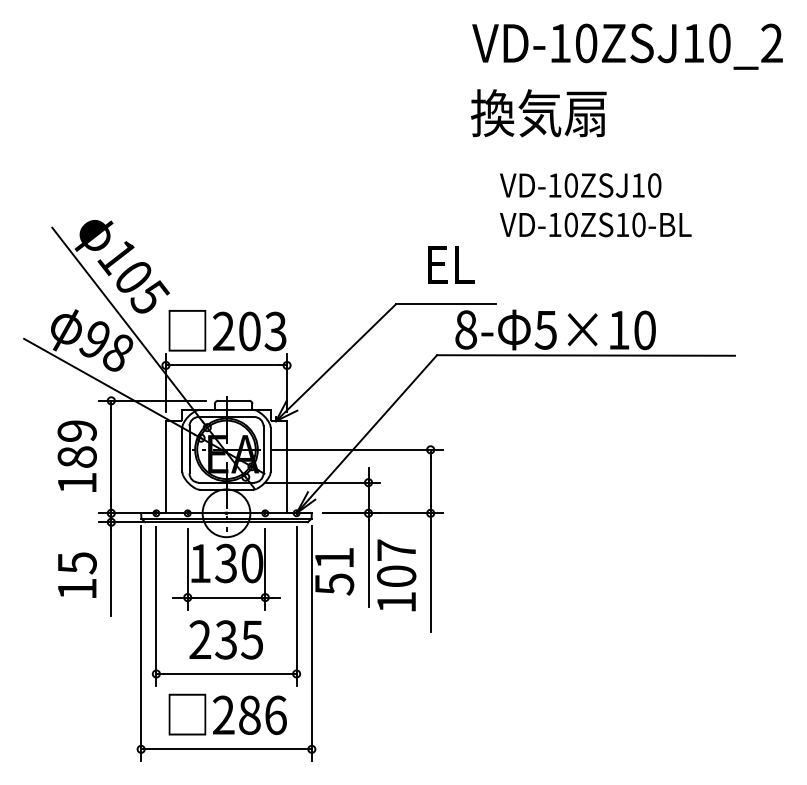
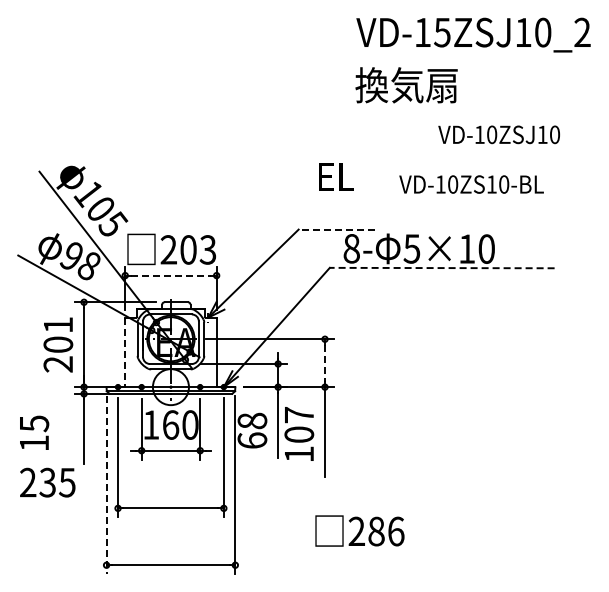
text: (586, 43) -> (442, 32), VD-10ZSJ10_2 -> VD-15ZSJ10_2
text: (579, 185) -> (498, 134), moved
text: (595, 224) -> (471, 184), moved
text: (451, 264) -> (336, 176), moved
line: (445, 304) -> (336, 229), solid -> dashed
line: (585, 356) -> (441, 268), solid -> dashed
line: (227, 365) -> (171, 275), solid -> dashed
text: (77, 456) -> (58, 344), 189 -> 201
line: (166, 467) -> (125, 352), solid -> dashed
line: (431, 481) -> (325, 363), solid -> dashed
text: (225, 562) -> (170, 424), 130 -> 160
text: (334, 570) -> (252, 430), 51 -> 68
text: (77, 574) -> (34, 432), moved
text: (225, 639) -> (47, 482), moved
line: (141, 643) -> (106, 485), solid -> dashed
text: (227, 713) -> (359, 530), moved

